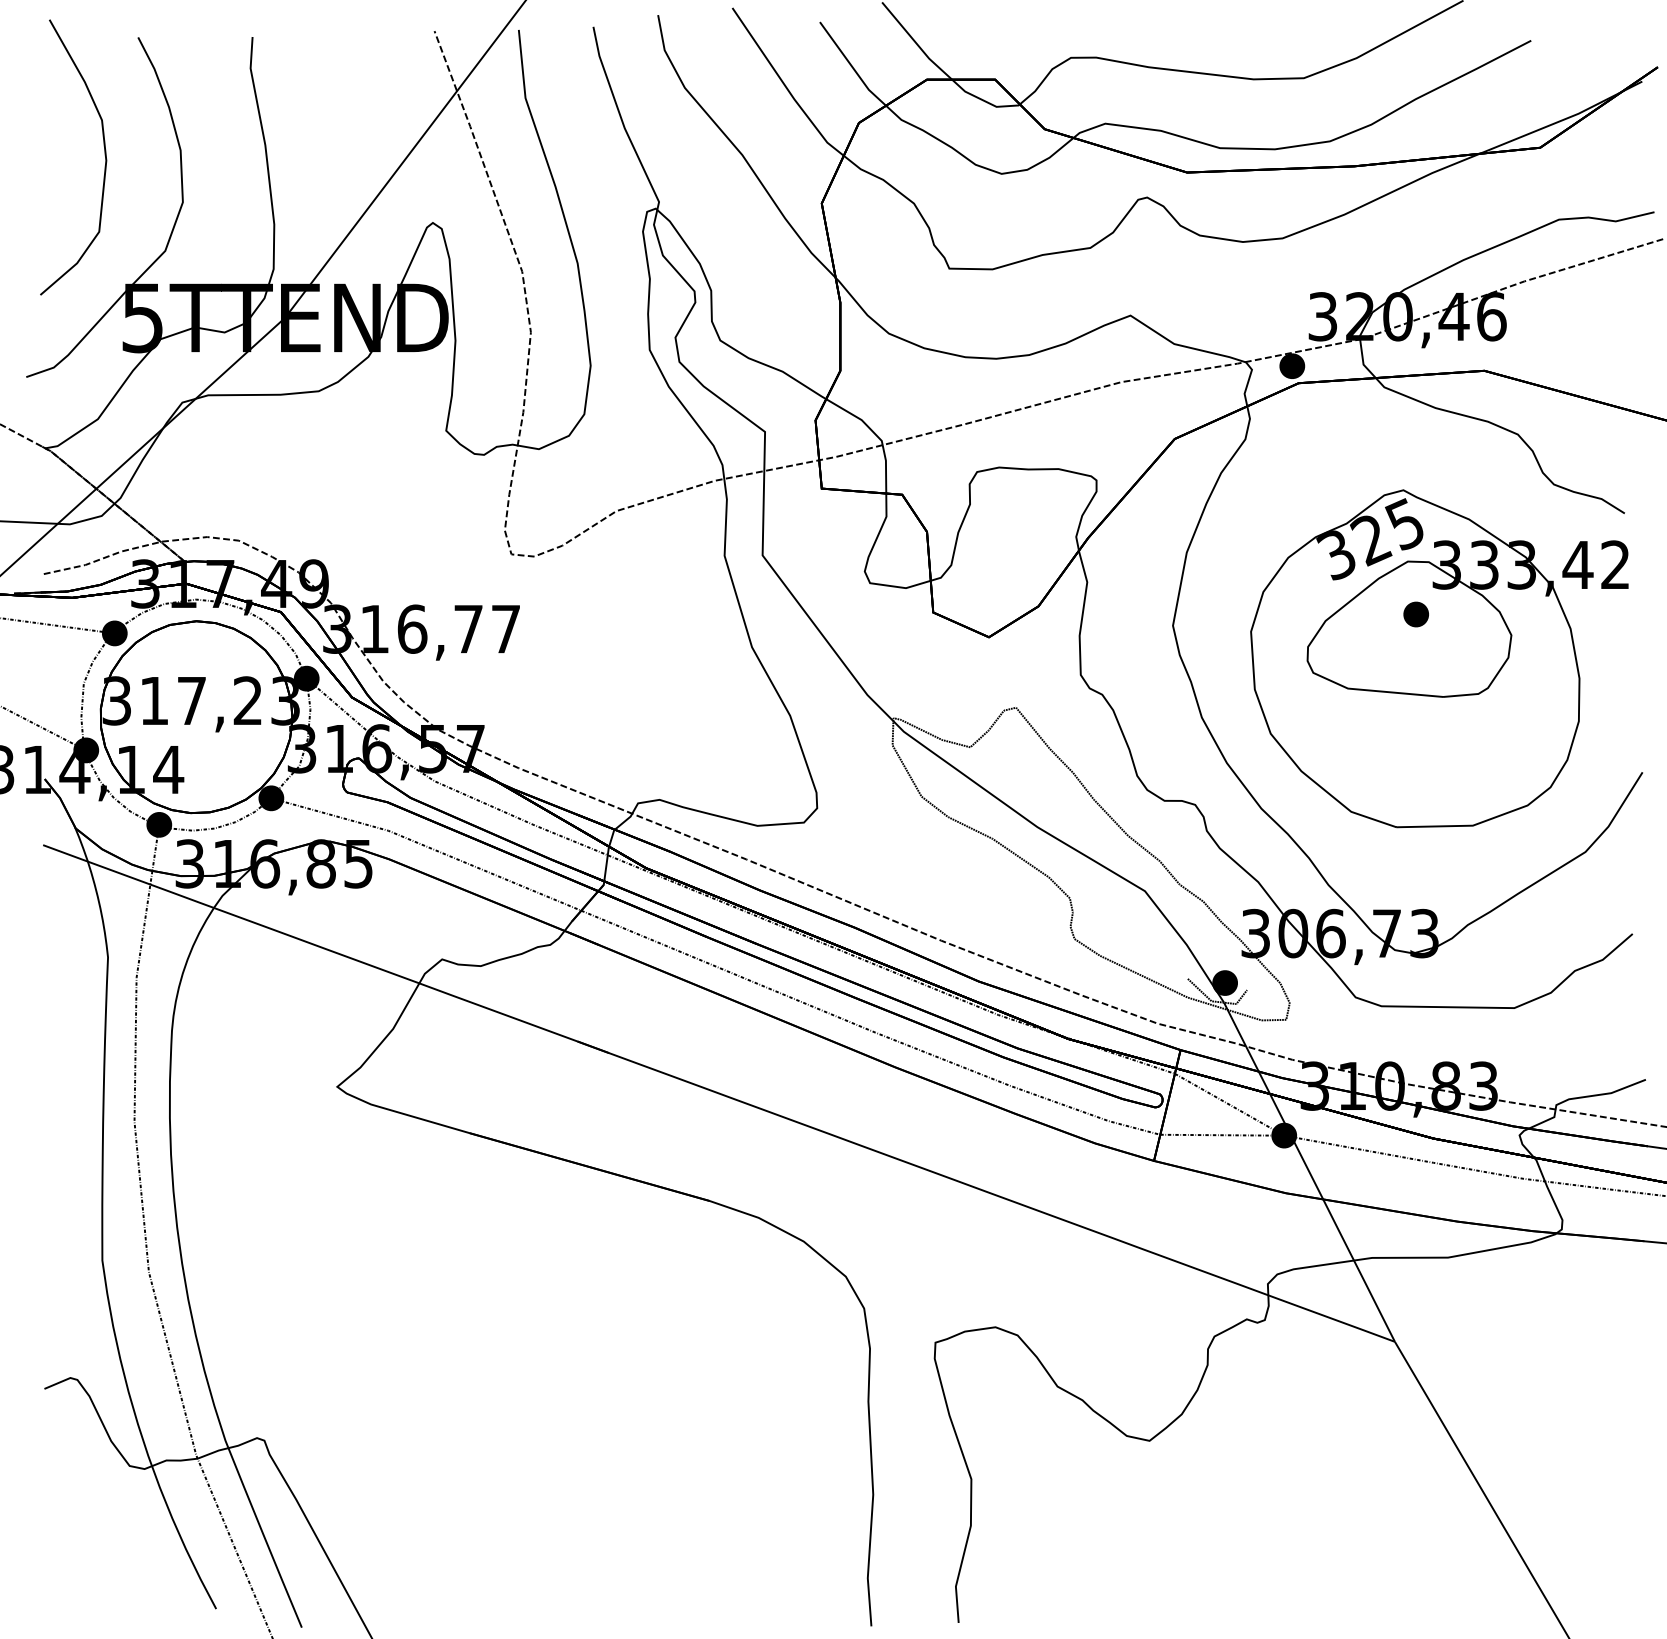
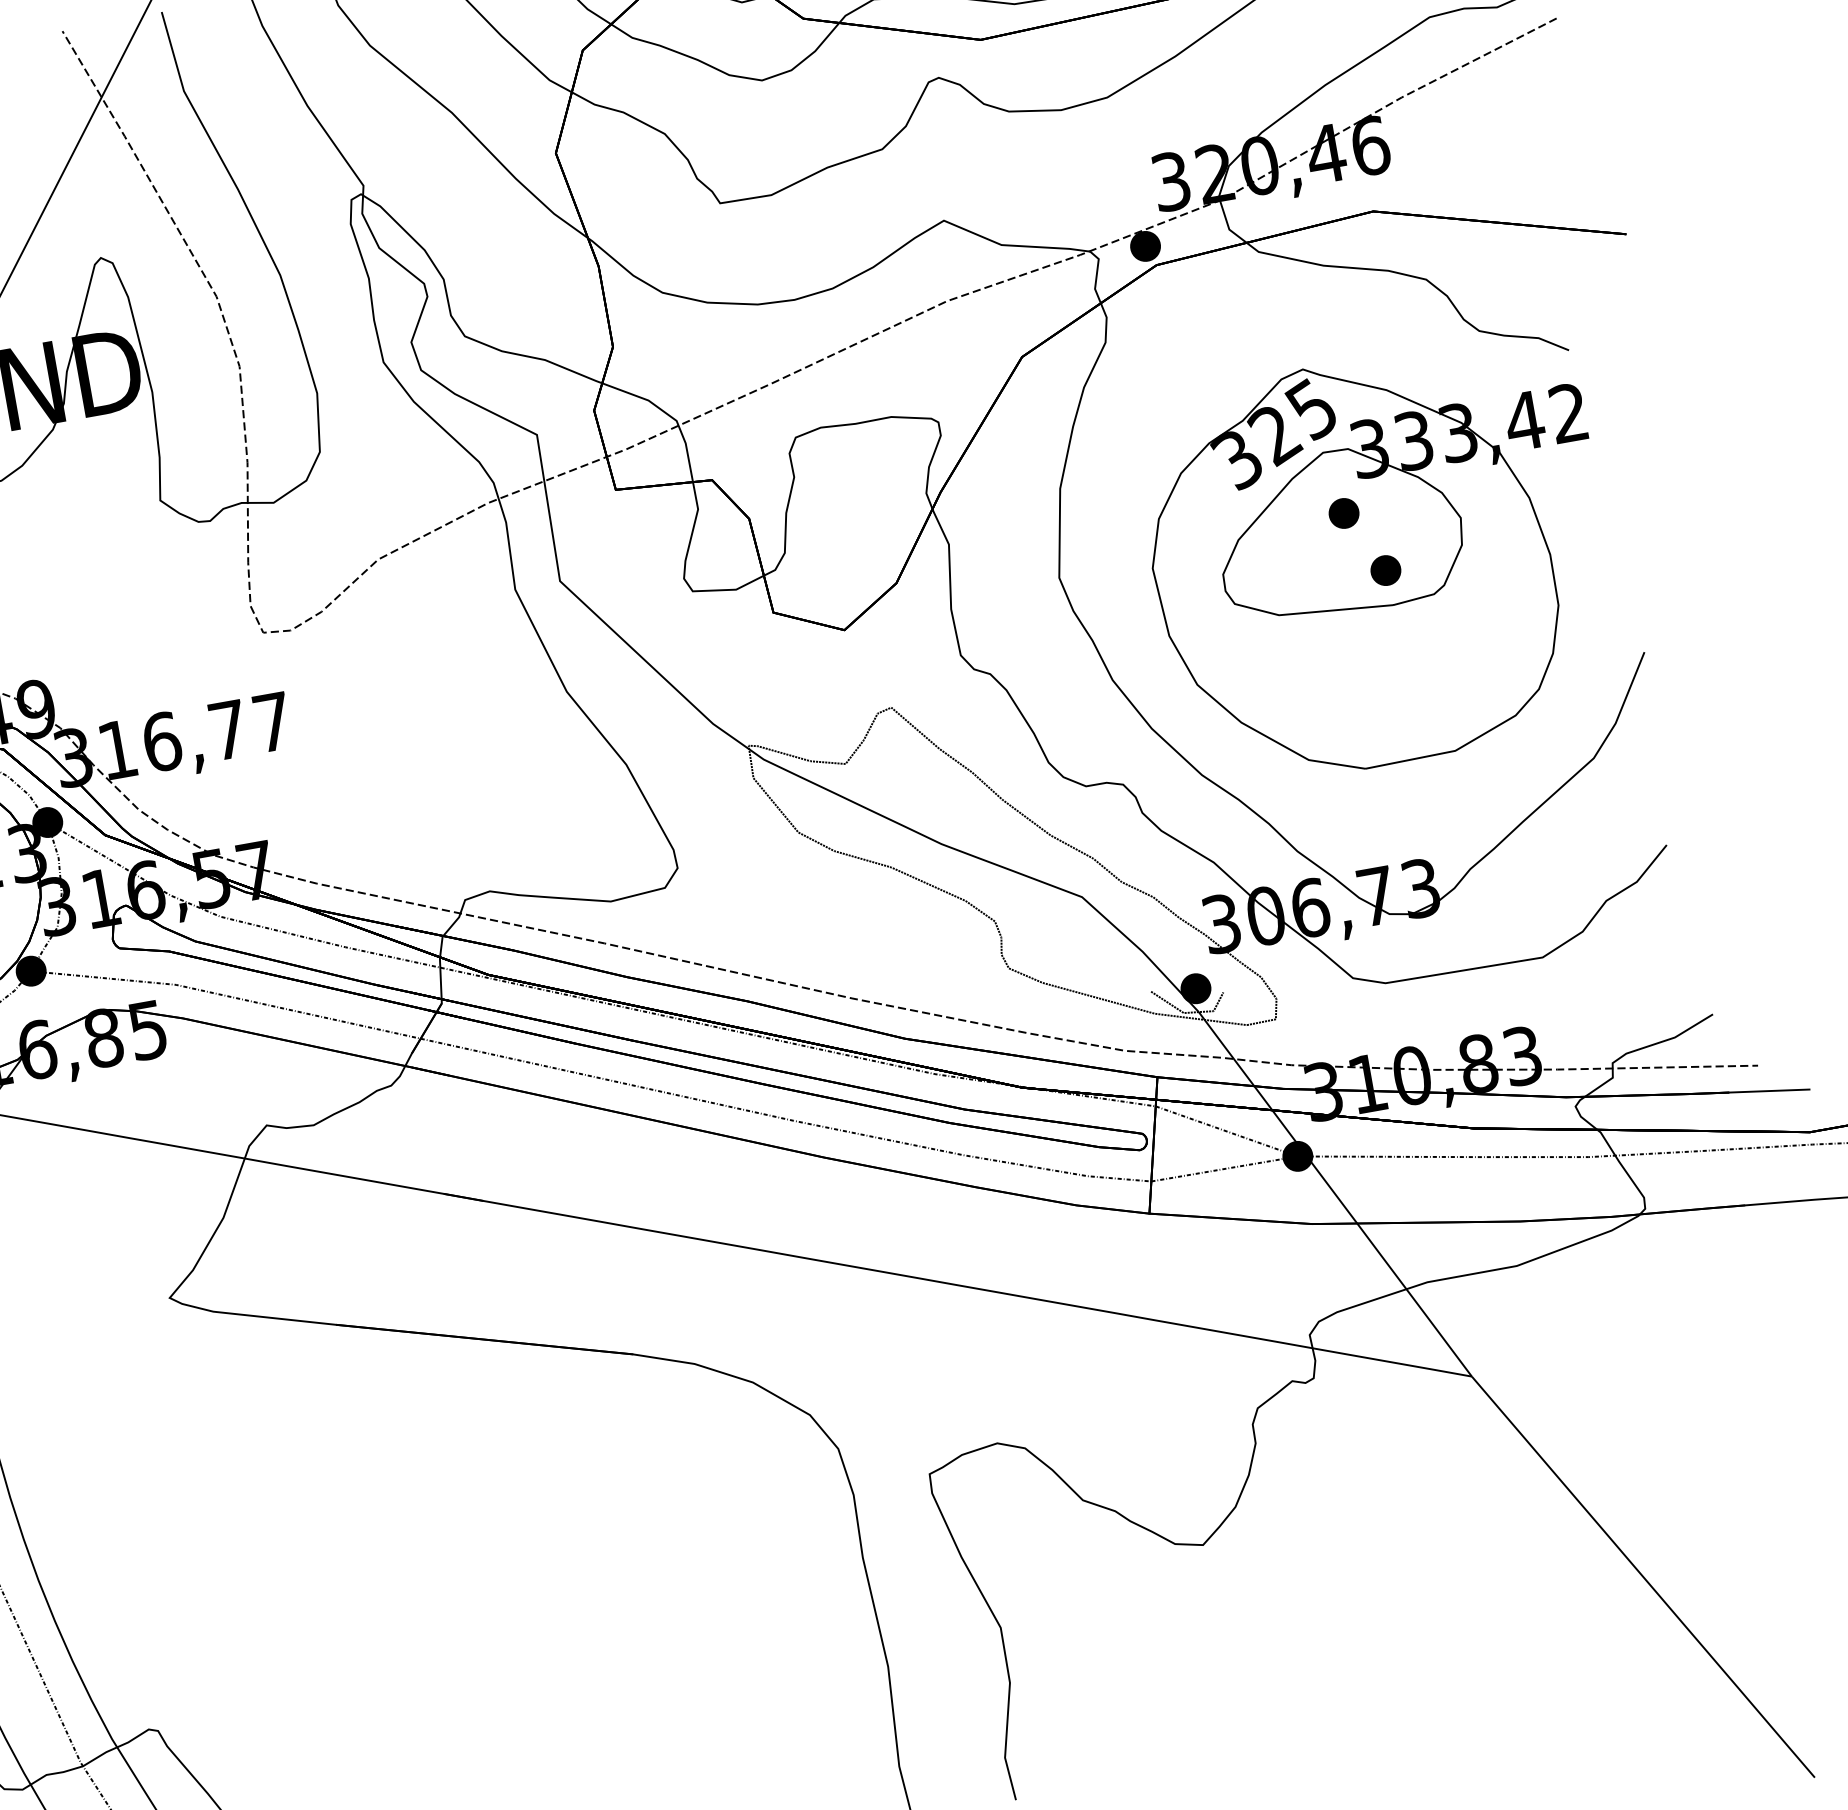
part: (1441, 667) -> (1385, 570), added

